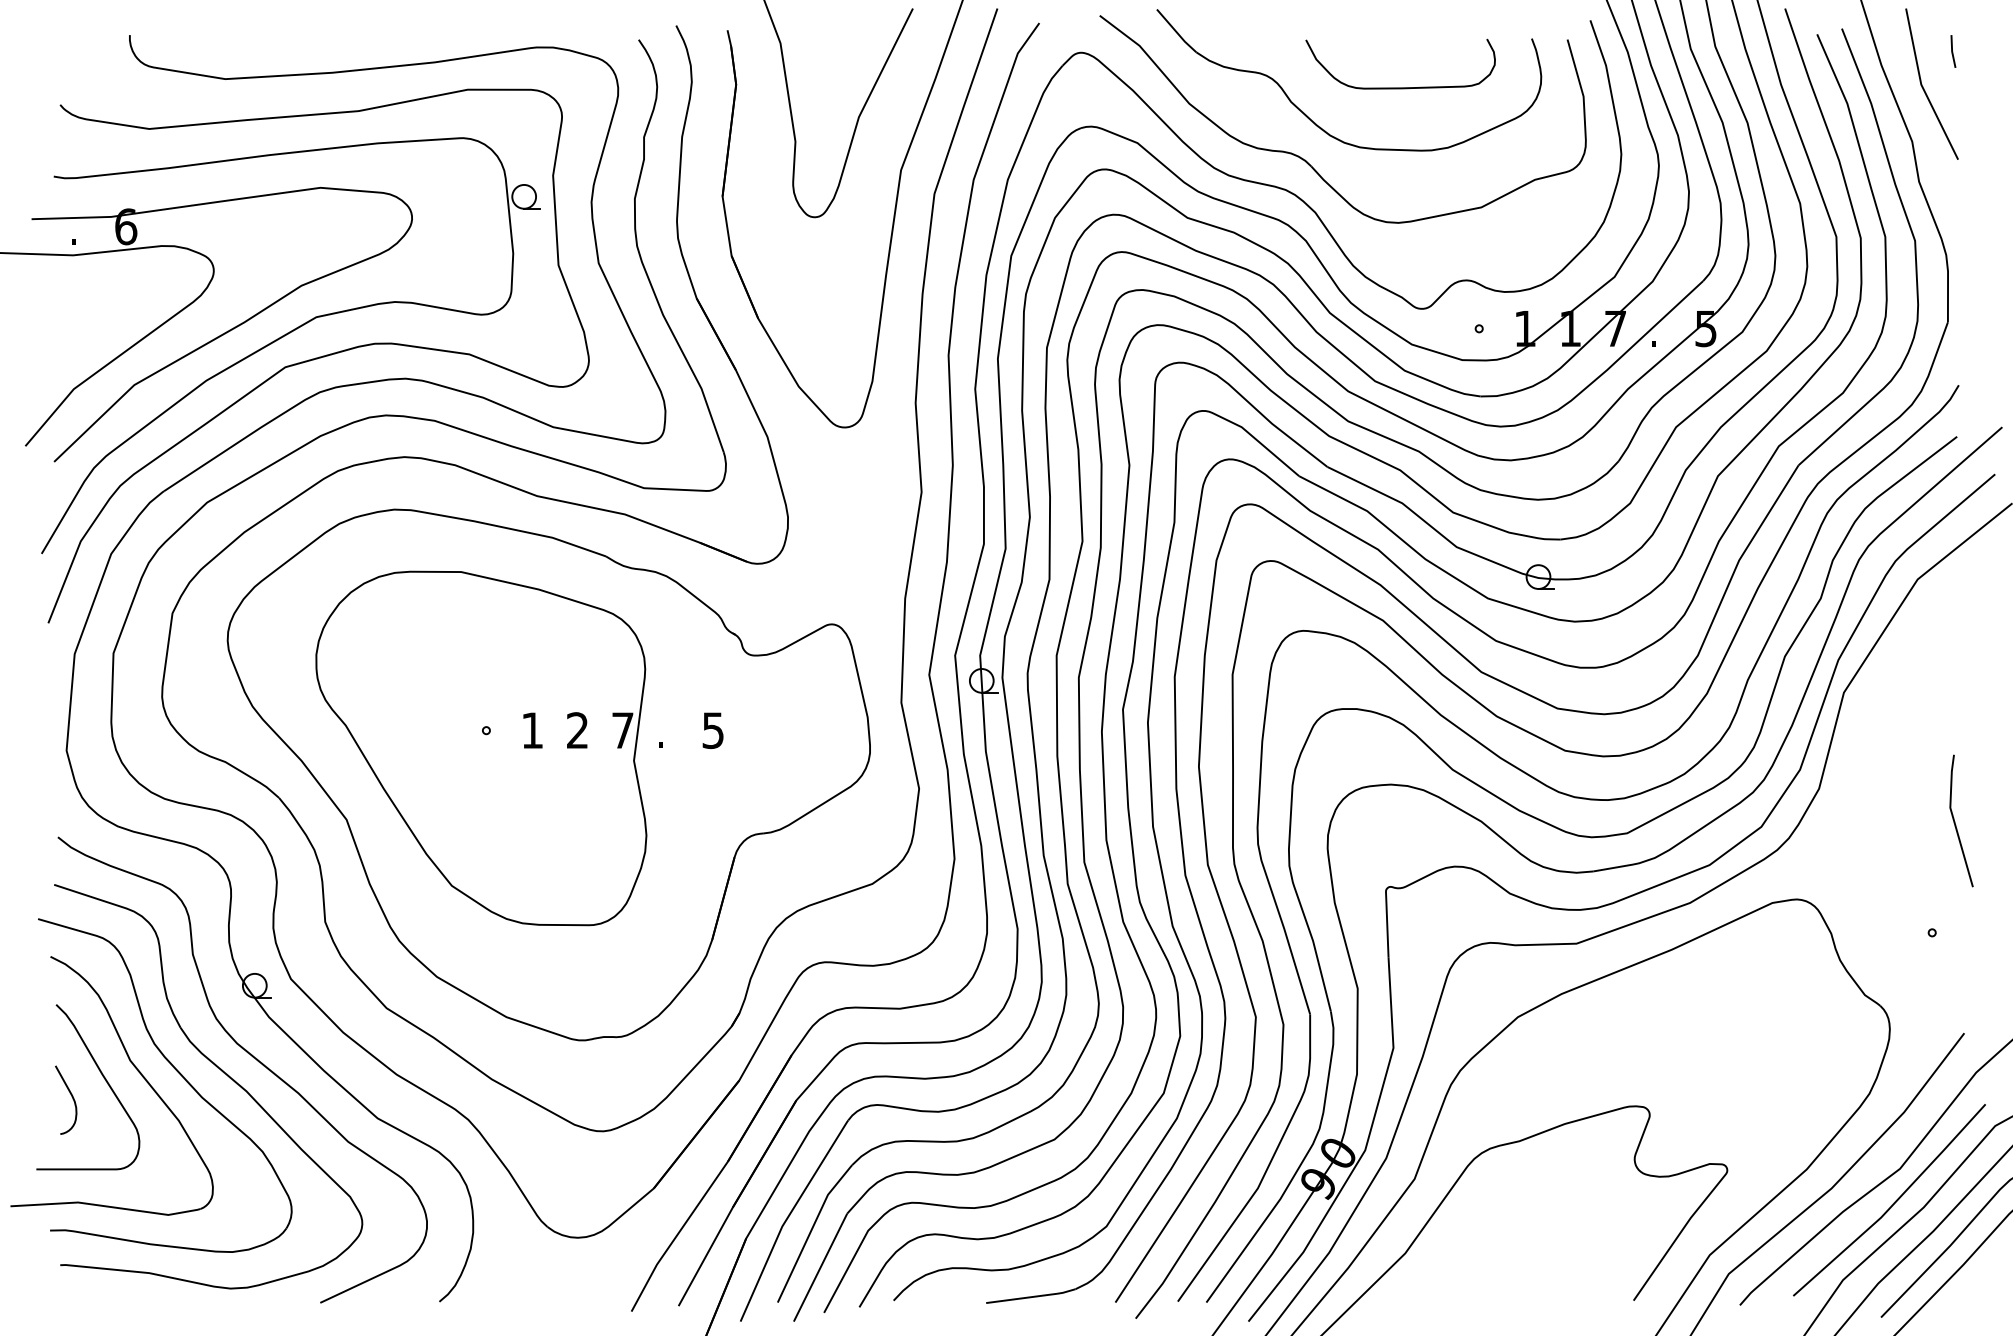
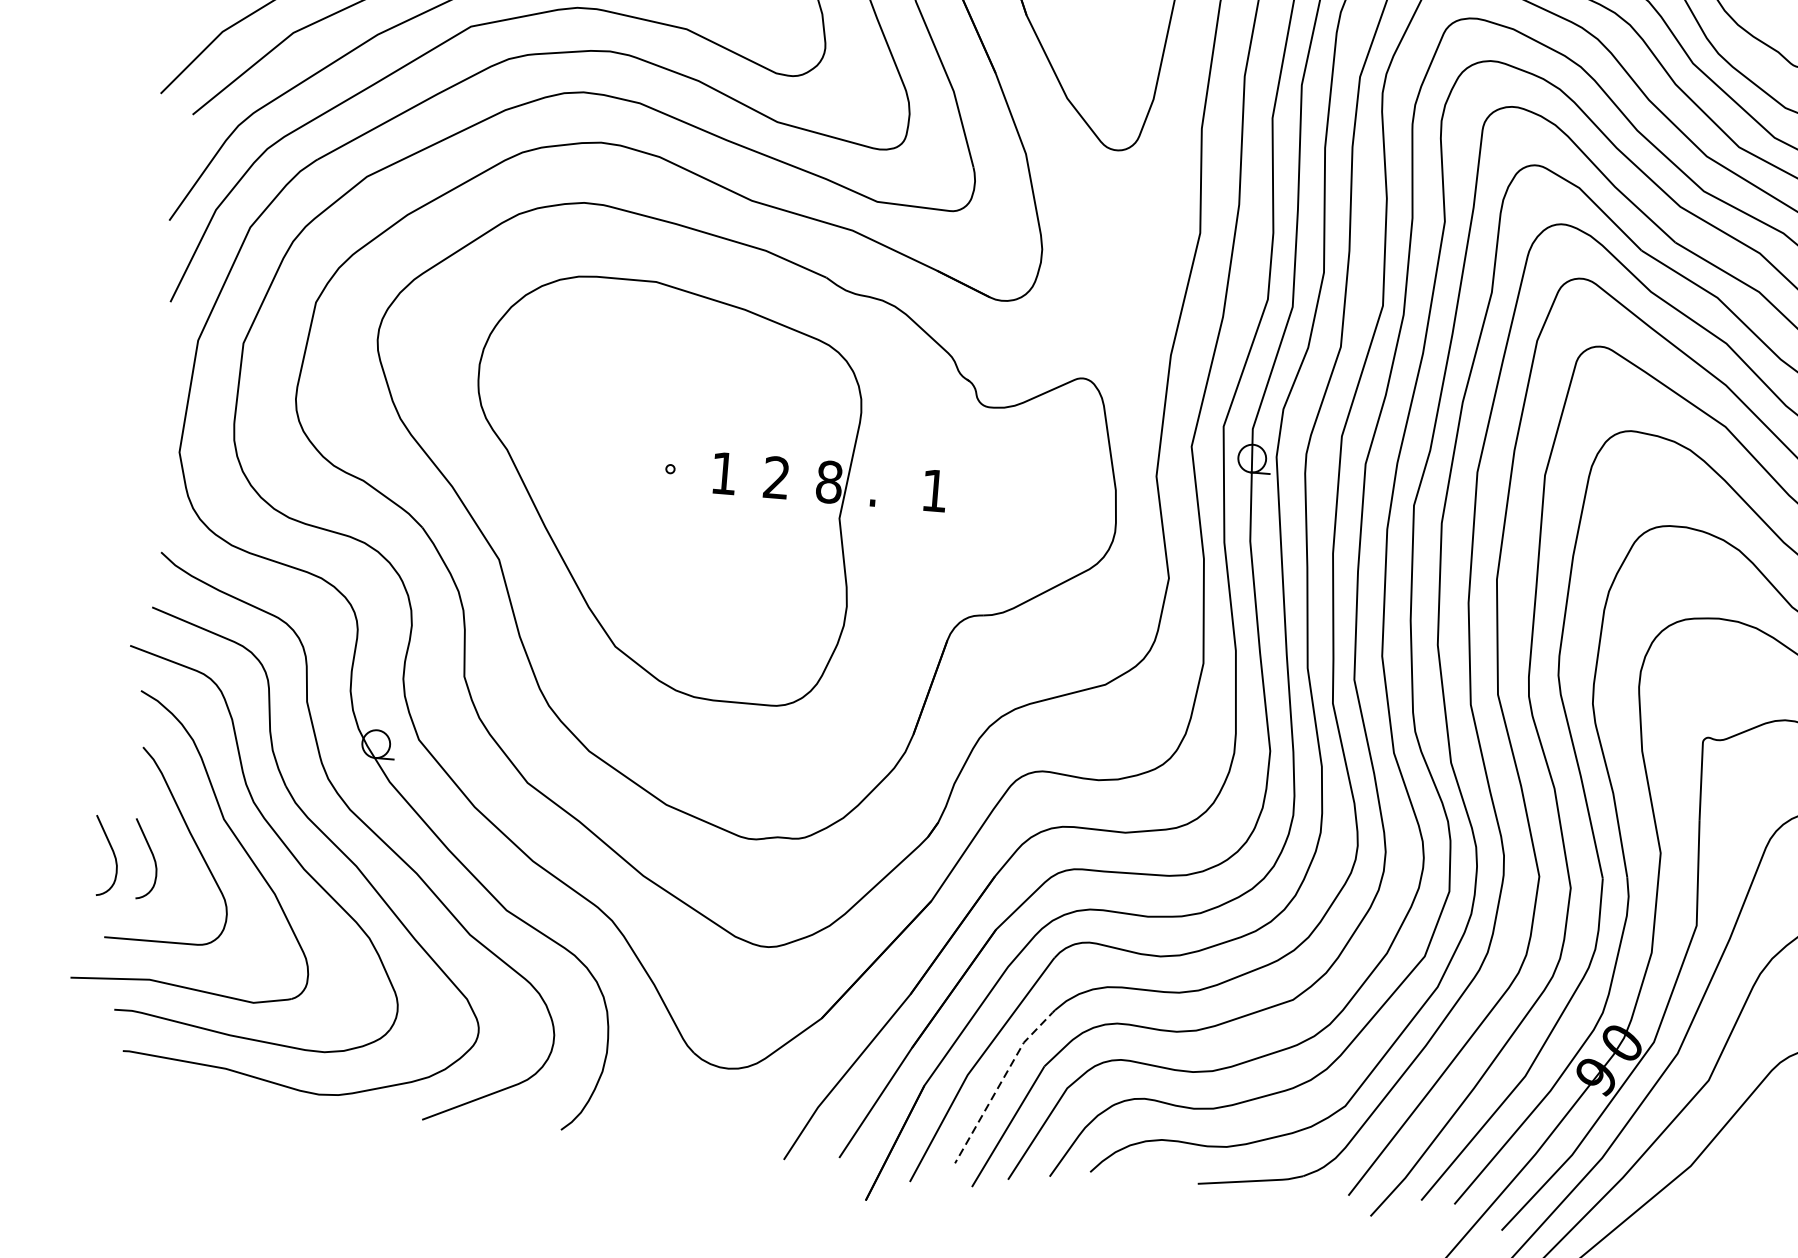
text: (622, 730) -> (828, 482), 7 -> 8
text: (712, 730) -> (933, 490), 5 -> 1
curve: (37, 1096) -> (112, 852), added
line: (811, 1230) -> (1001, 1082), solid -> dashed

